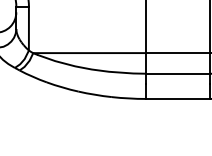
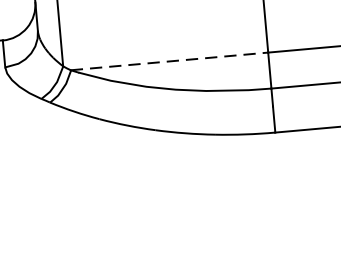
line: (89, 53) -> (169, 62), solid -> dashed

